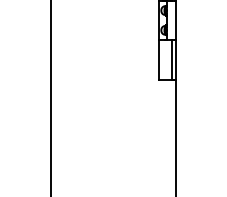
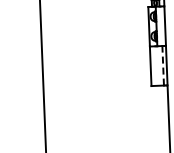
line: (171, 60) -> (162, 66), solid -> dashed

